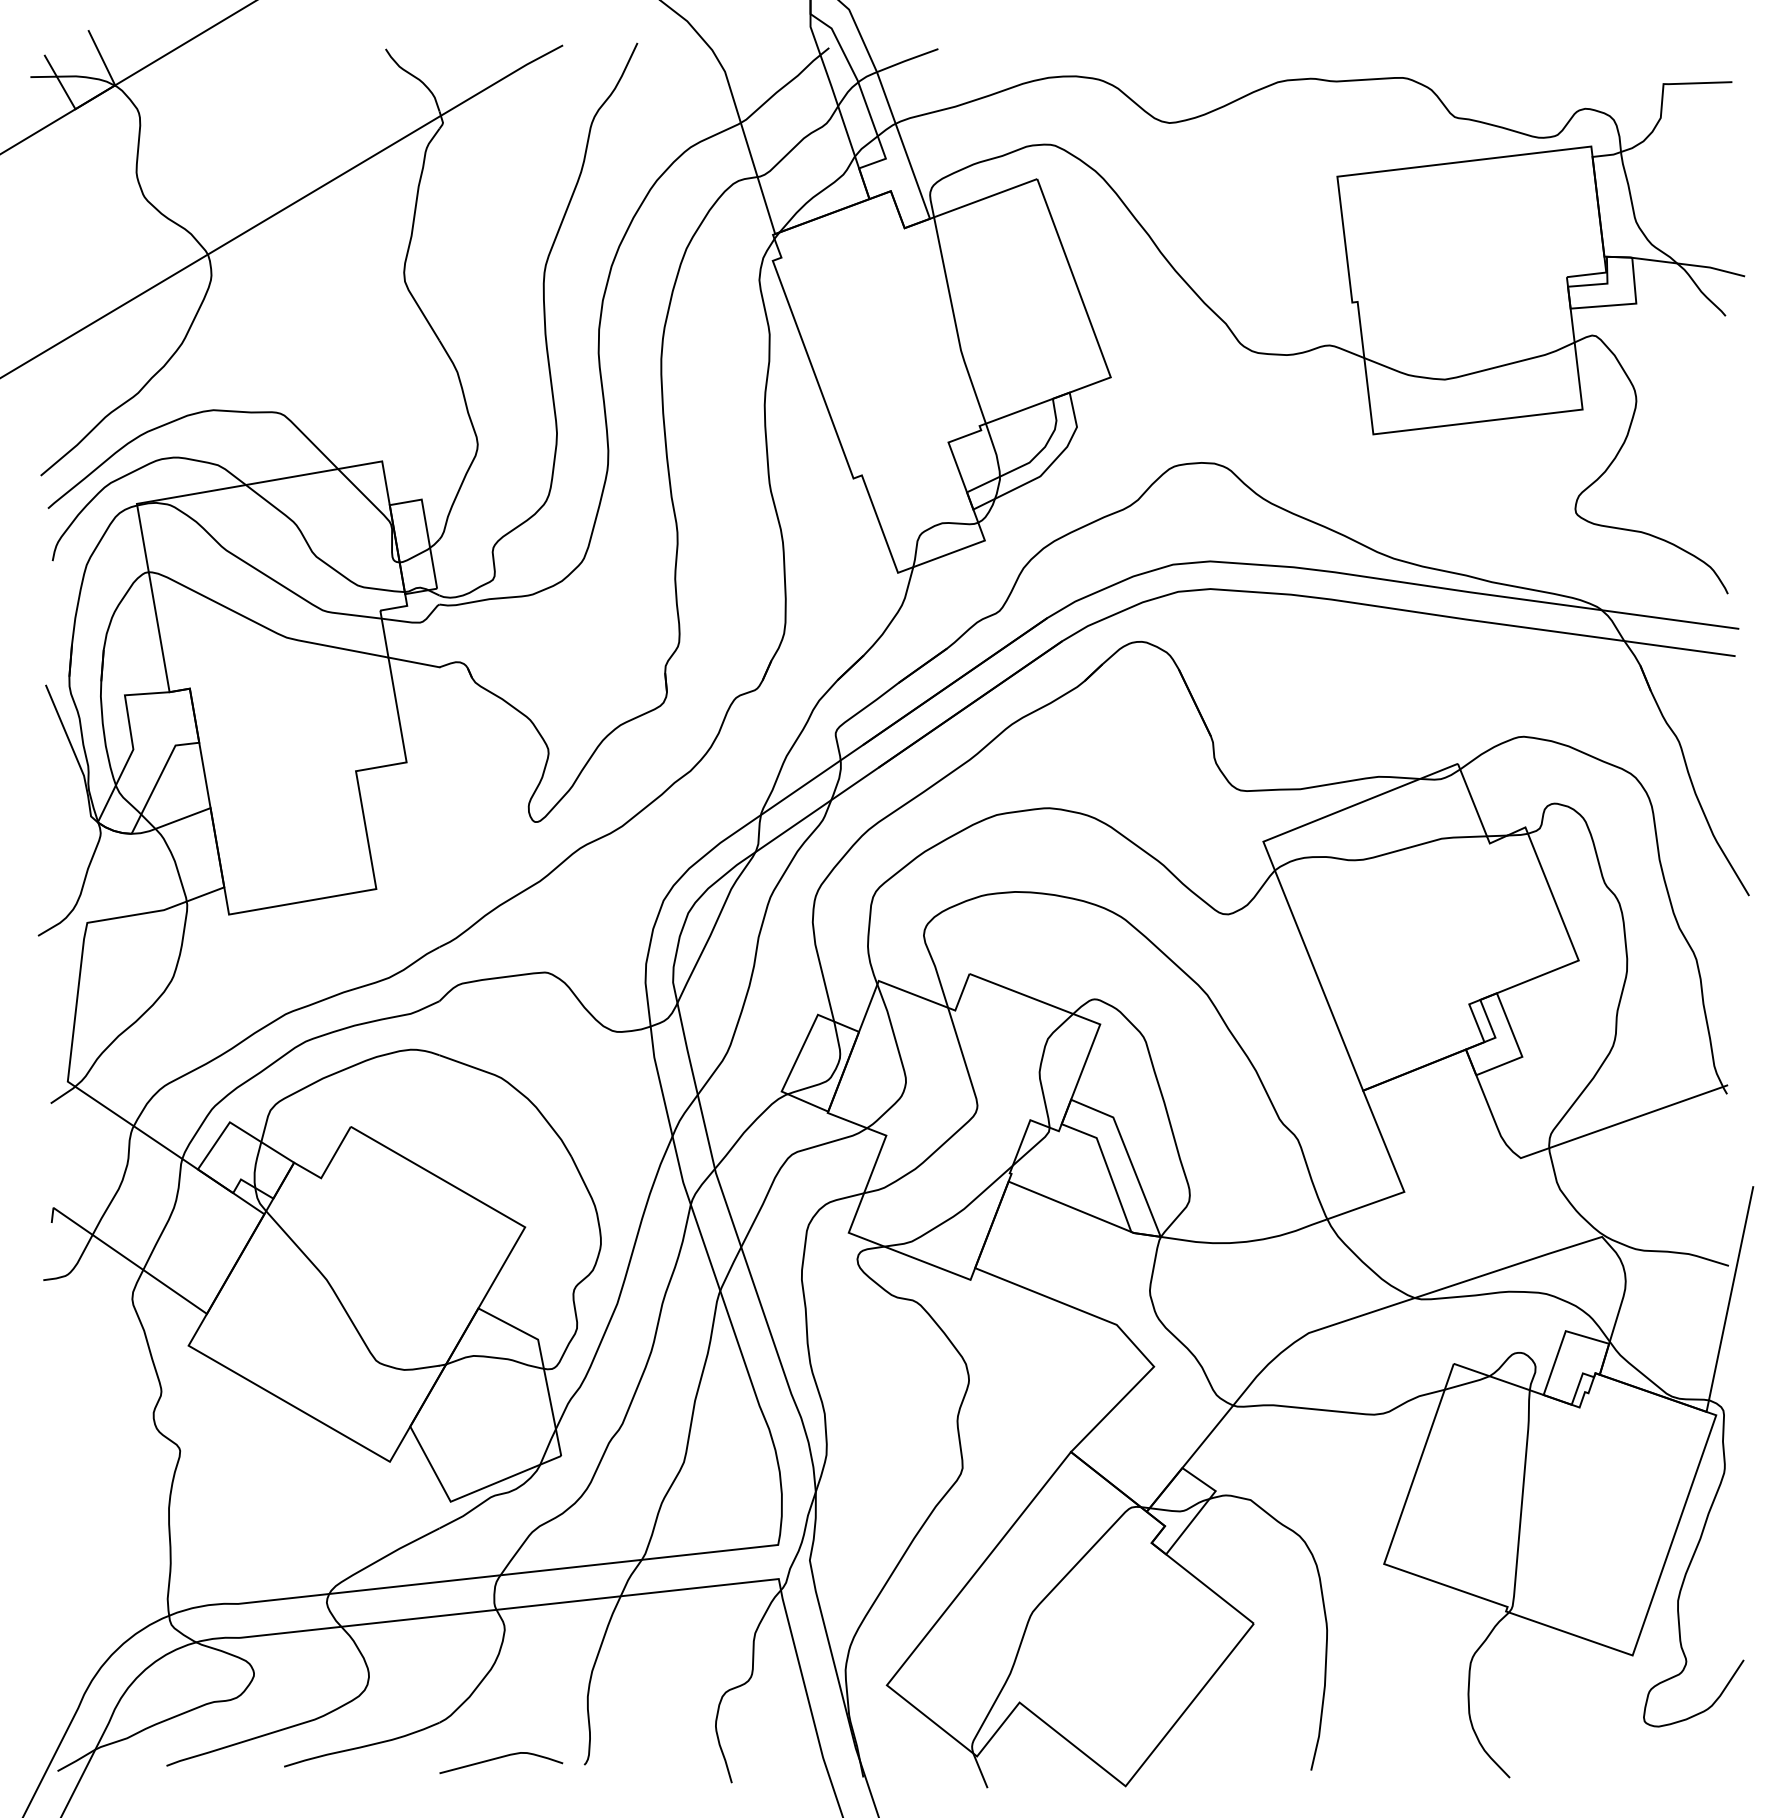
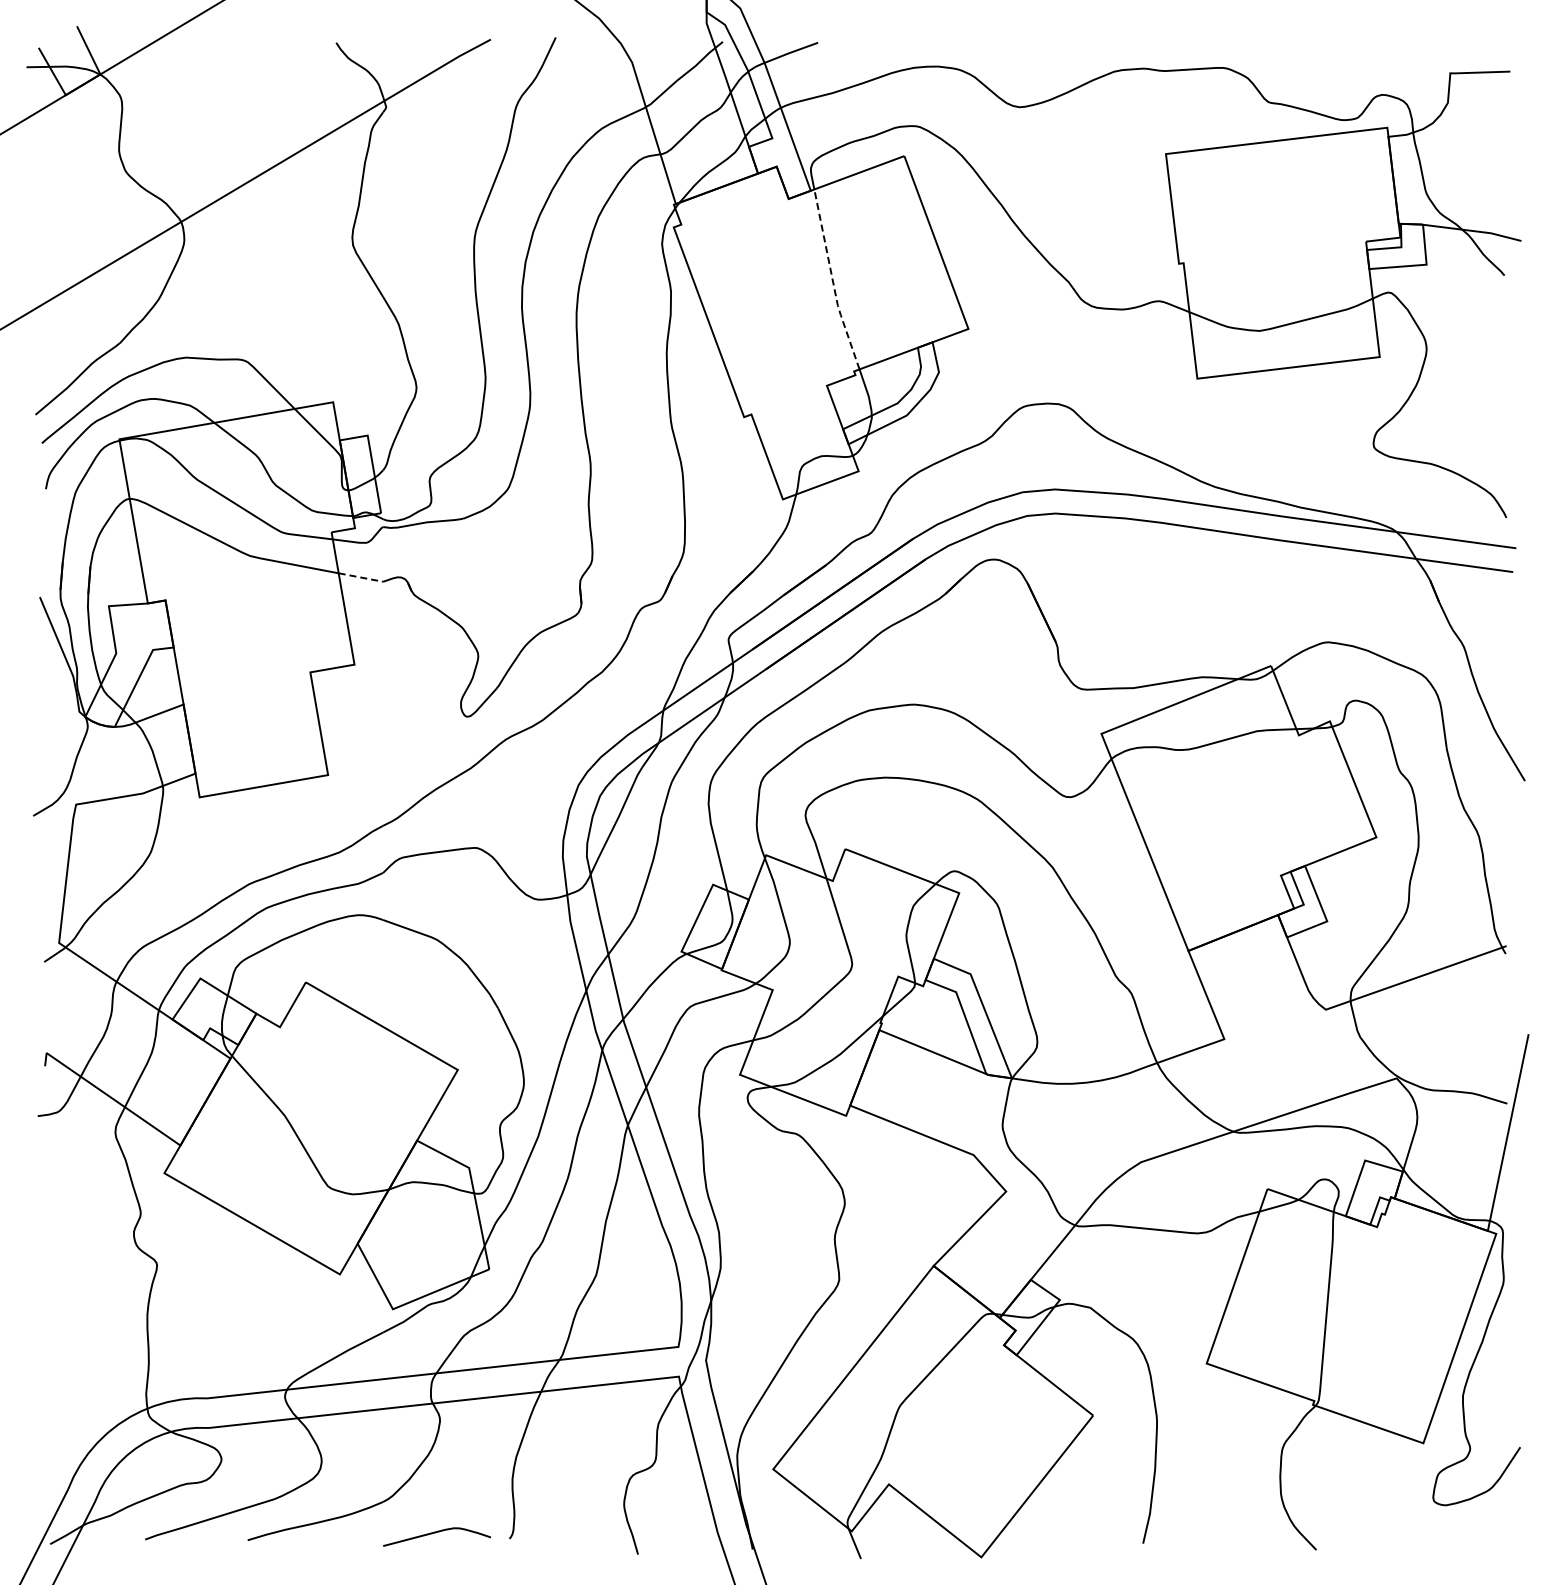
line: (956, 324) -> (833, 282), solid -> dashed
line: (413, 662) -> (360, 577), solid -> dashed

